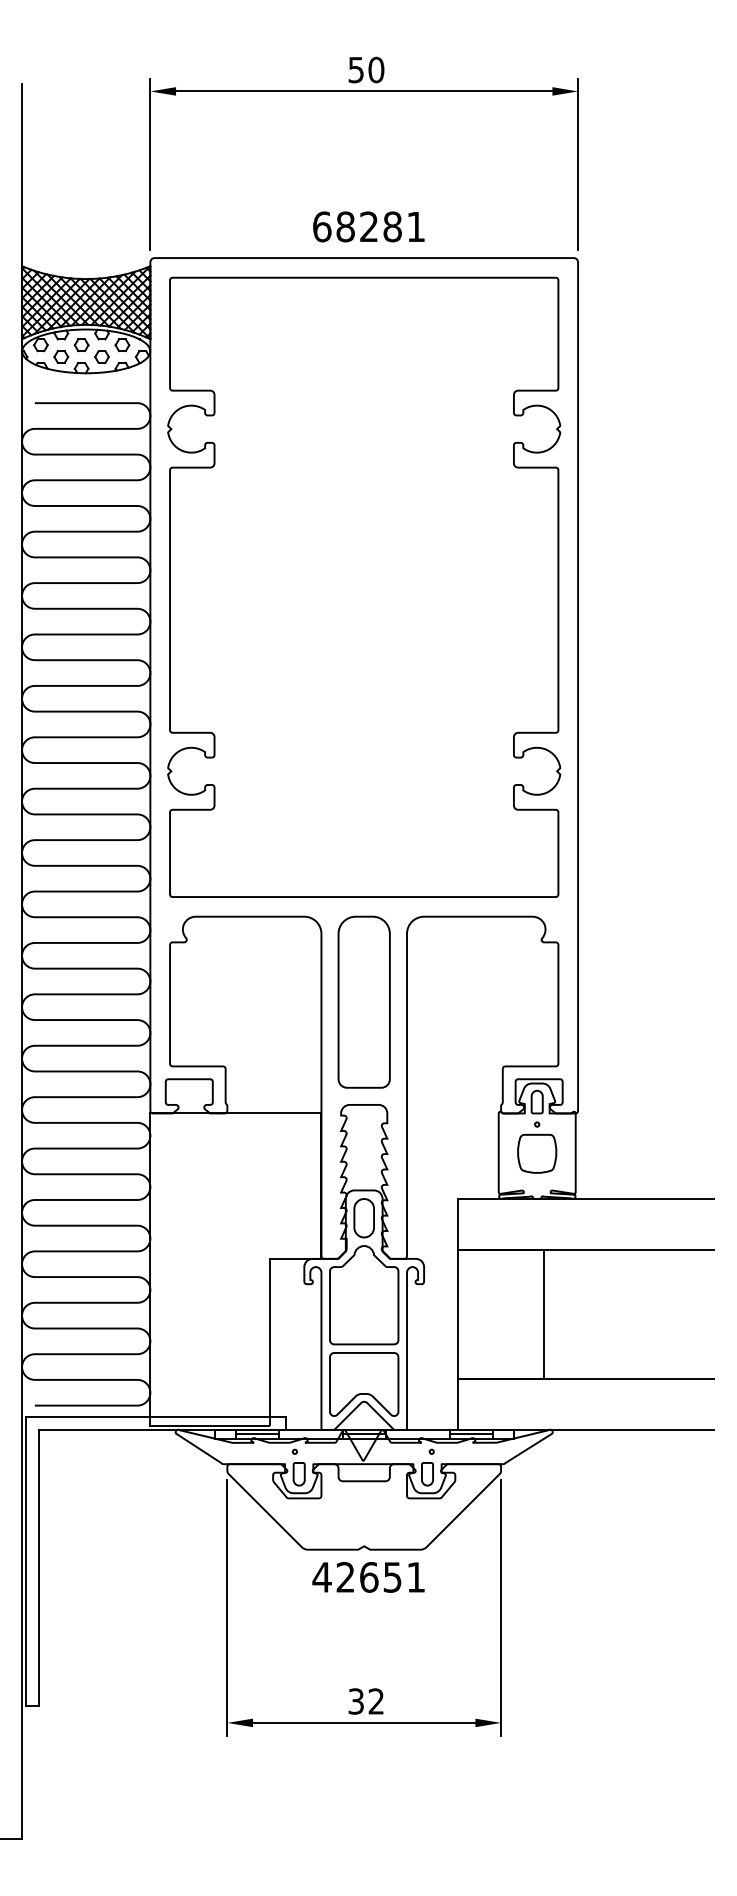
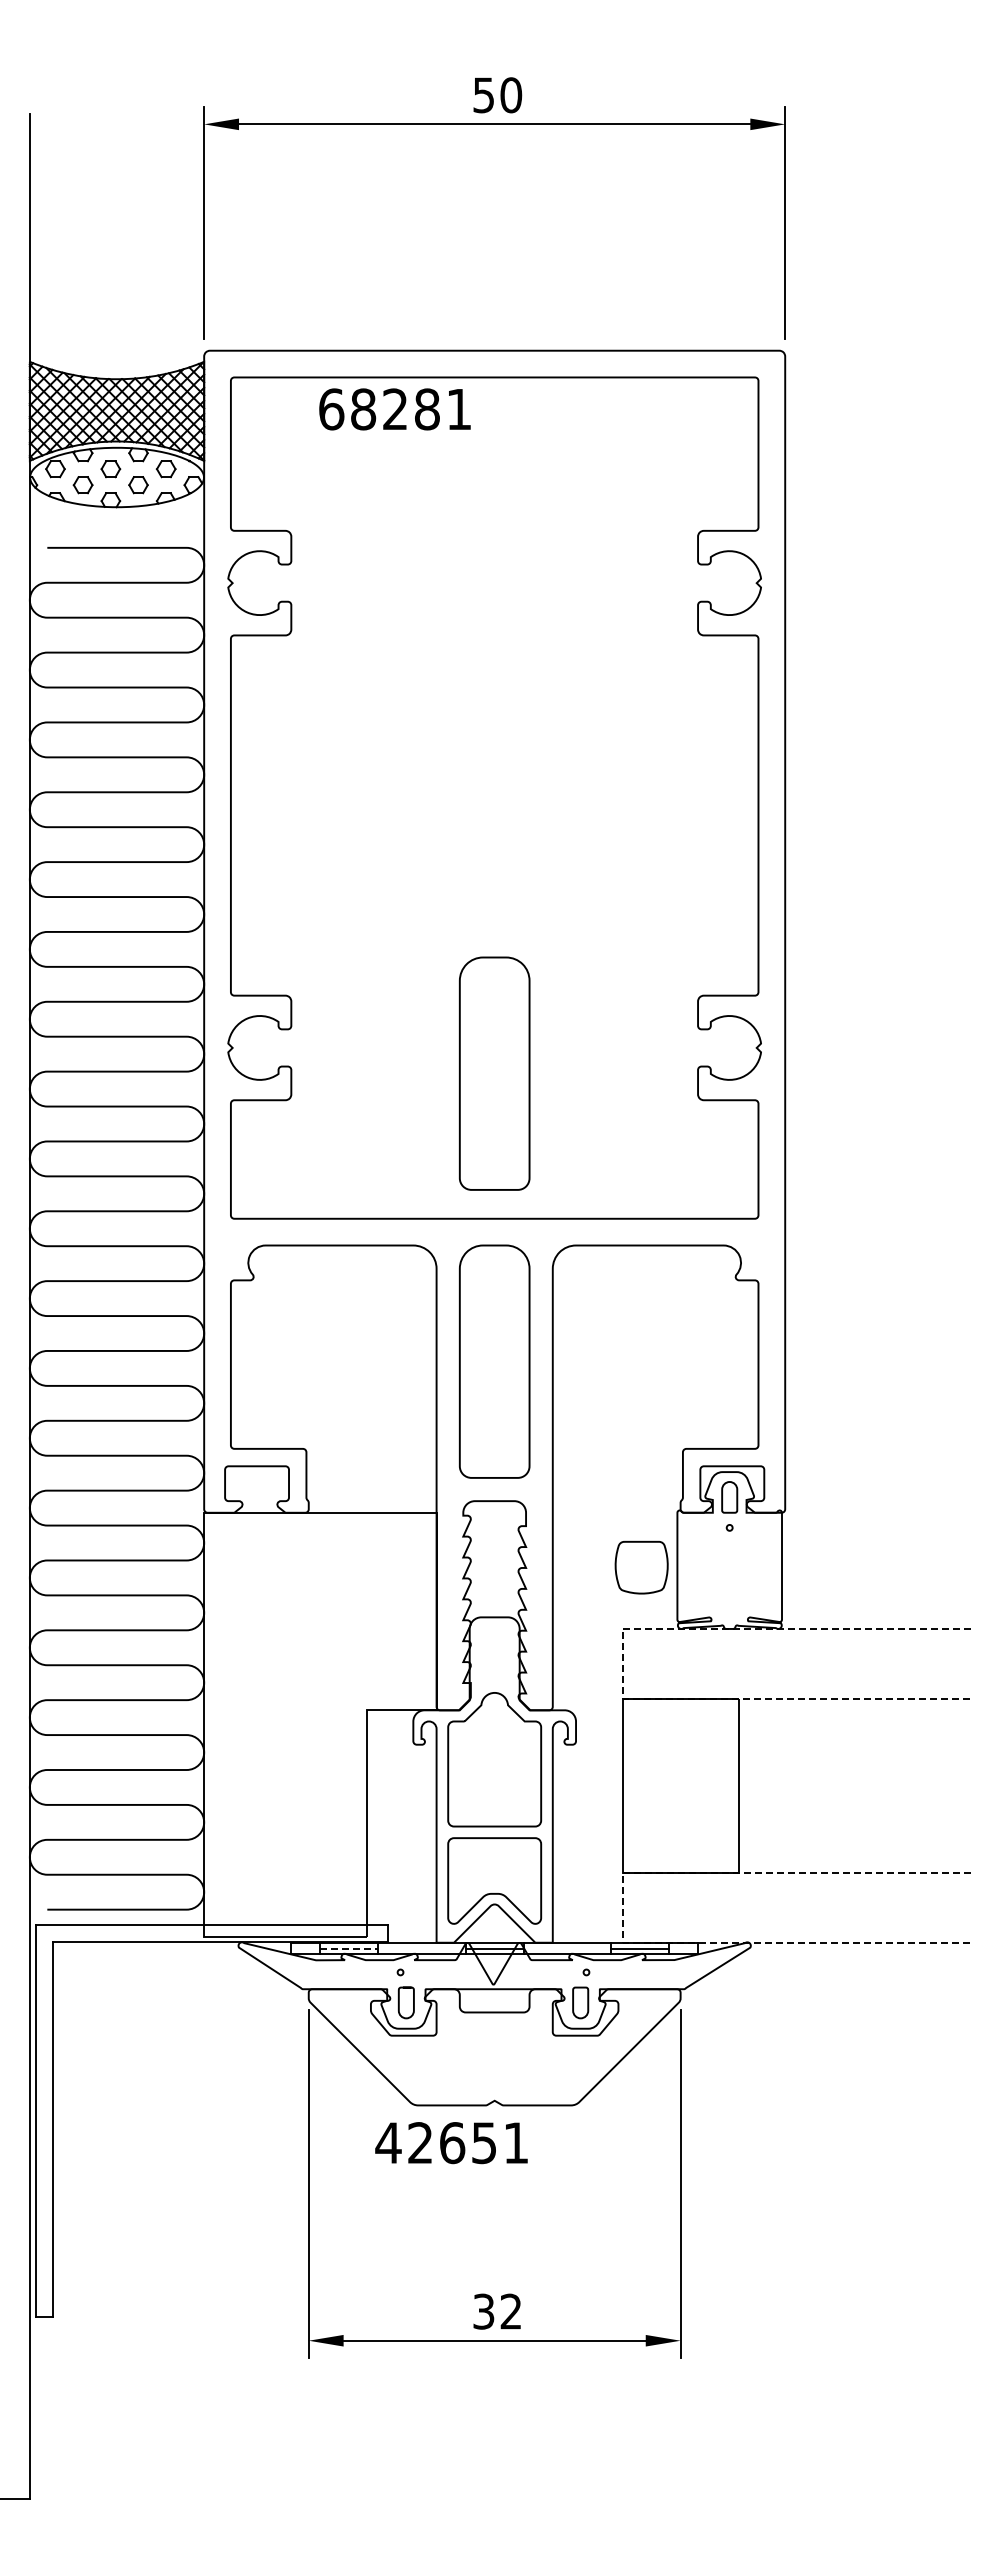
text: (368, 226) -> (394, 409), moved
part: (364, 790) -> (494, 1073), added
part: (537, 1153) -> (641, 1567), moved
part: (364, 1218) -> (494, 1655), removed
line: (458, 1224) -> (622, 1663), solid -> dashed
line: (458, 1404) -> (622, 1907), solid -> dashed
line: (257, 1434) -> (349, 1948), solid -> dashed
text: (368, 1577) -> (451, 2143), moved

